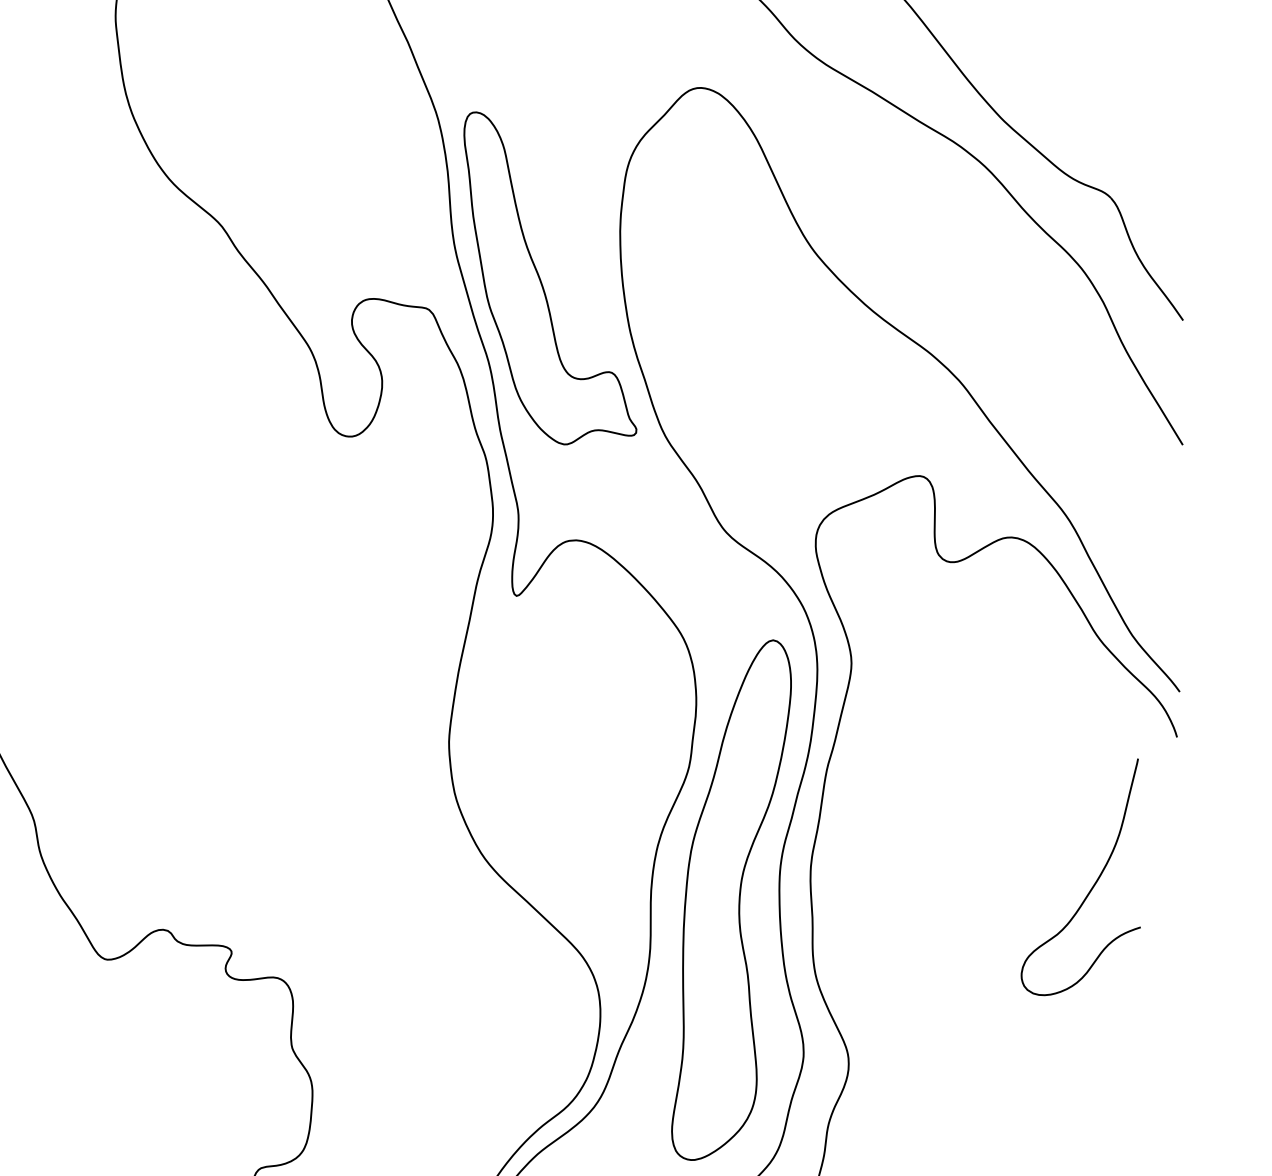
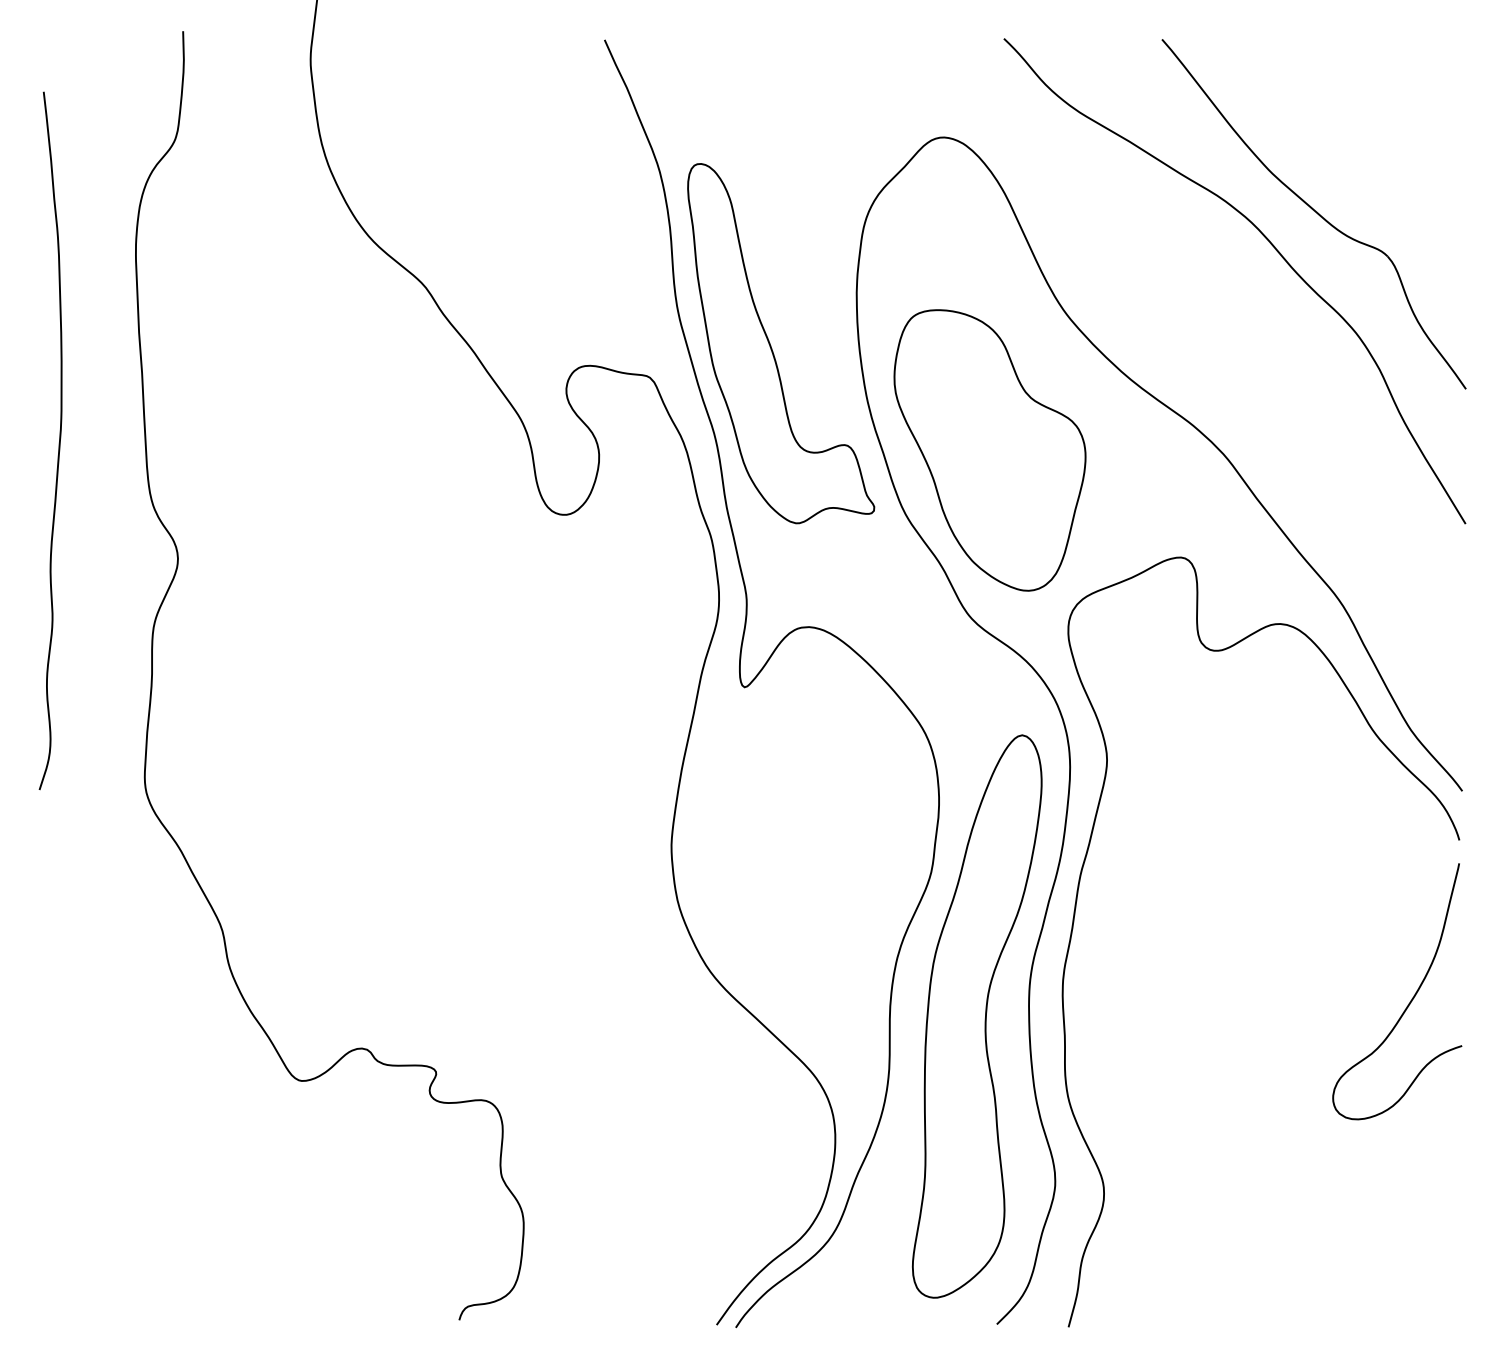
part: (742, 377) -> (989, 450), added
curve: (1094, 883) -> (1411, 998), moved

